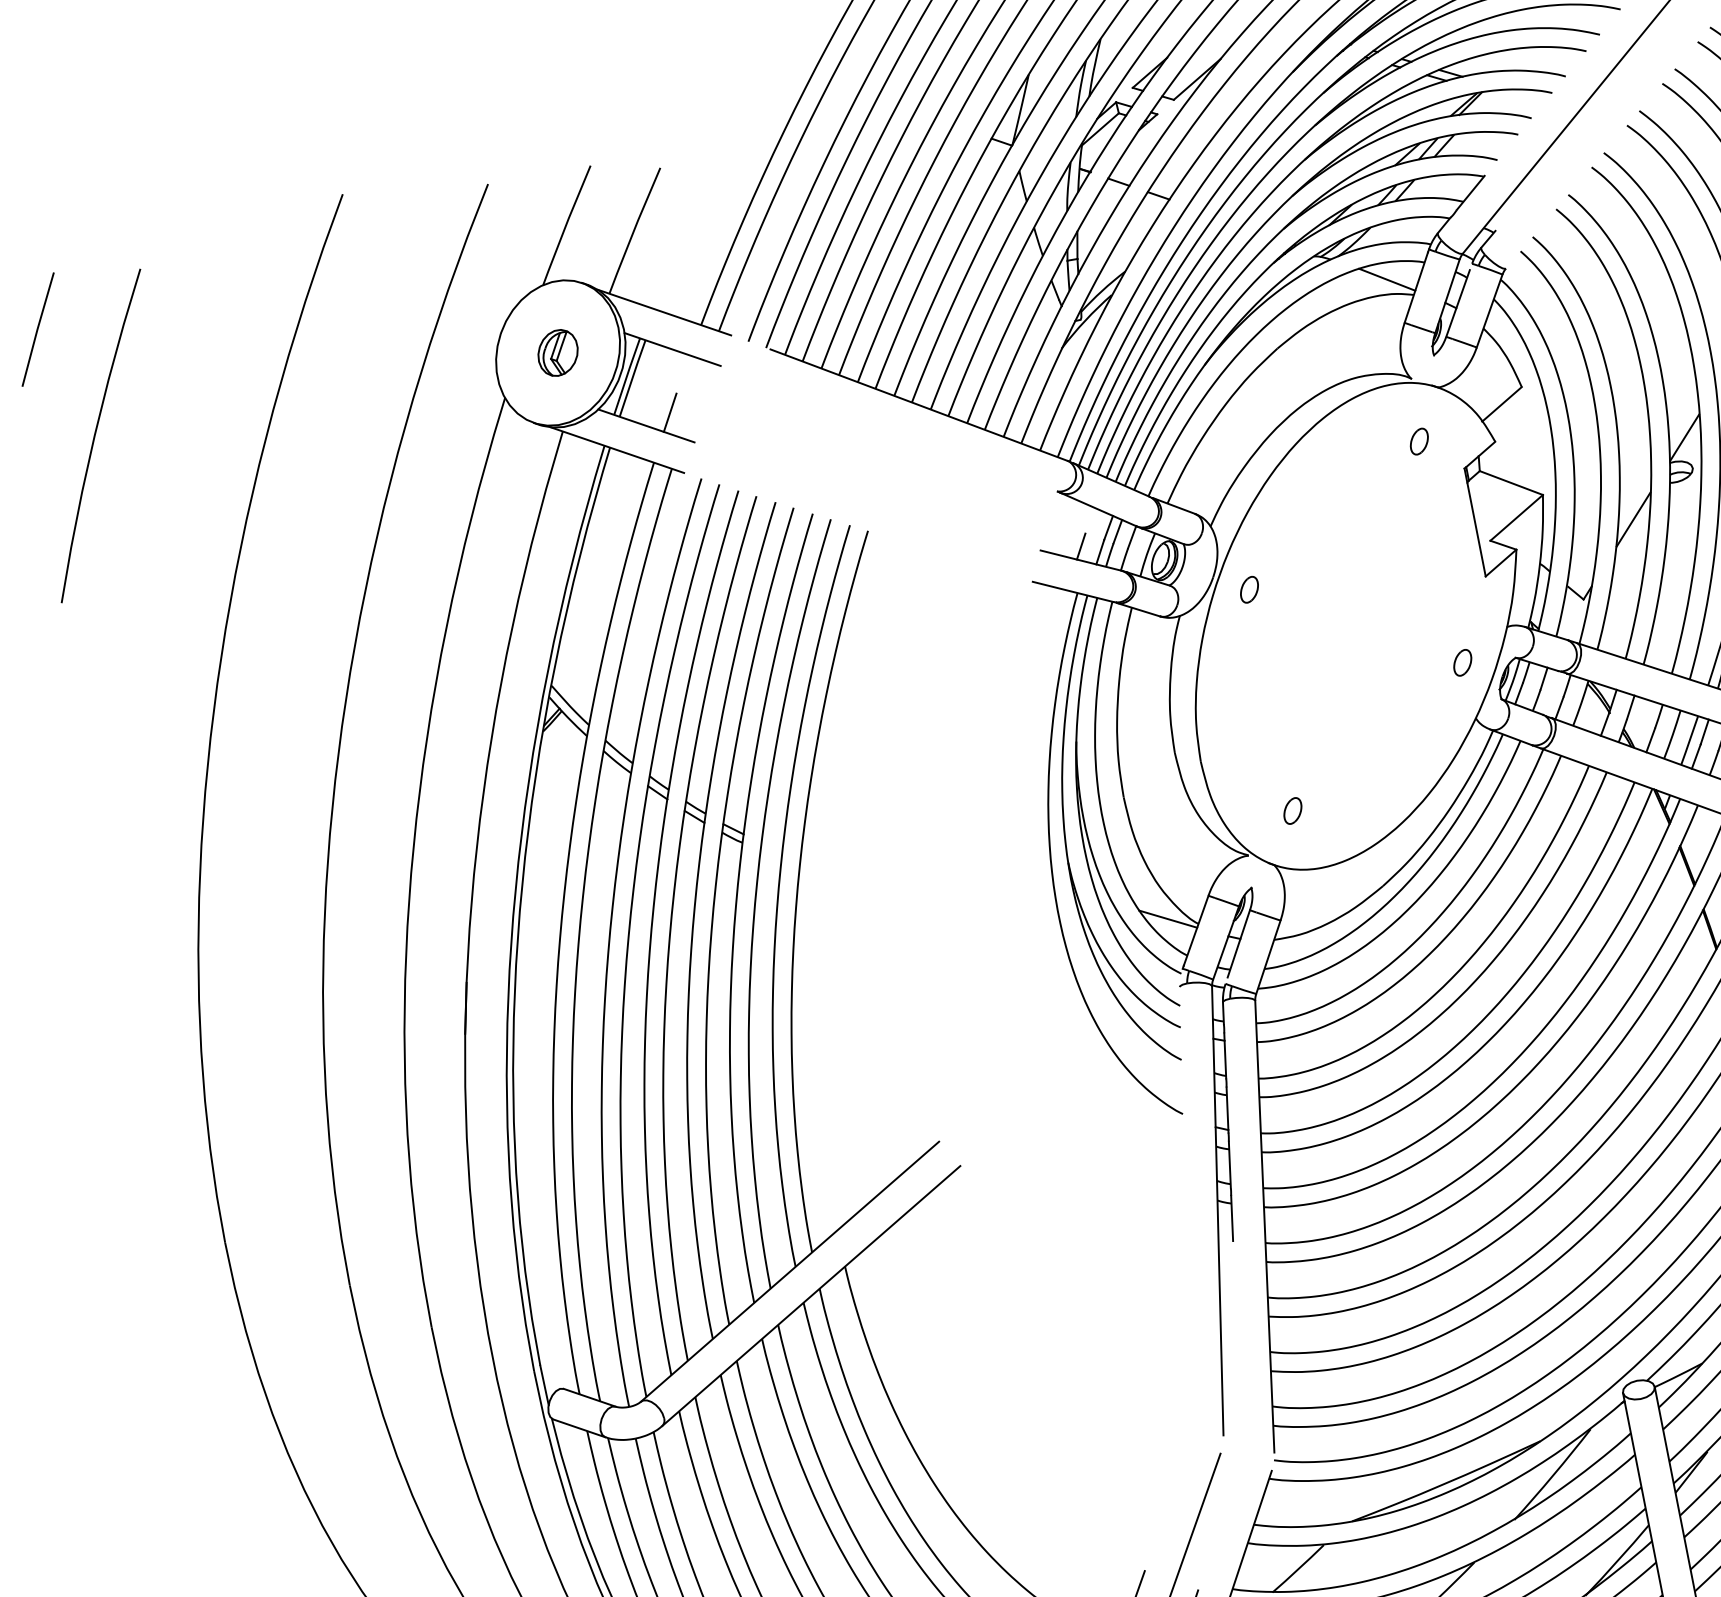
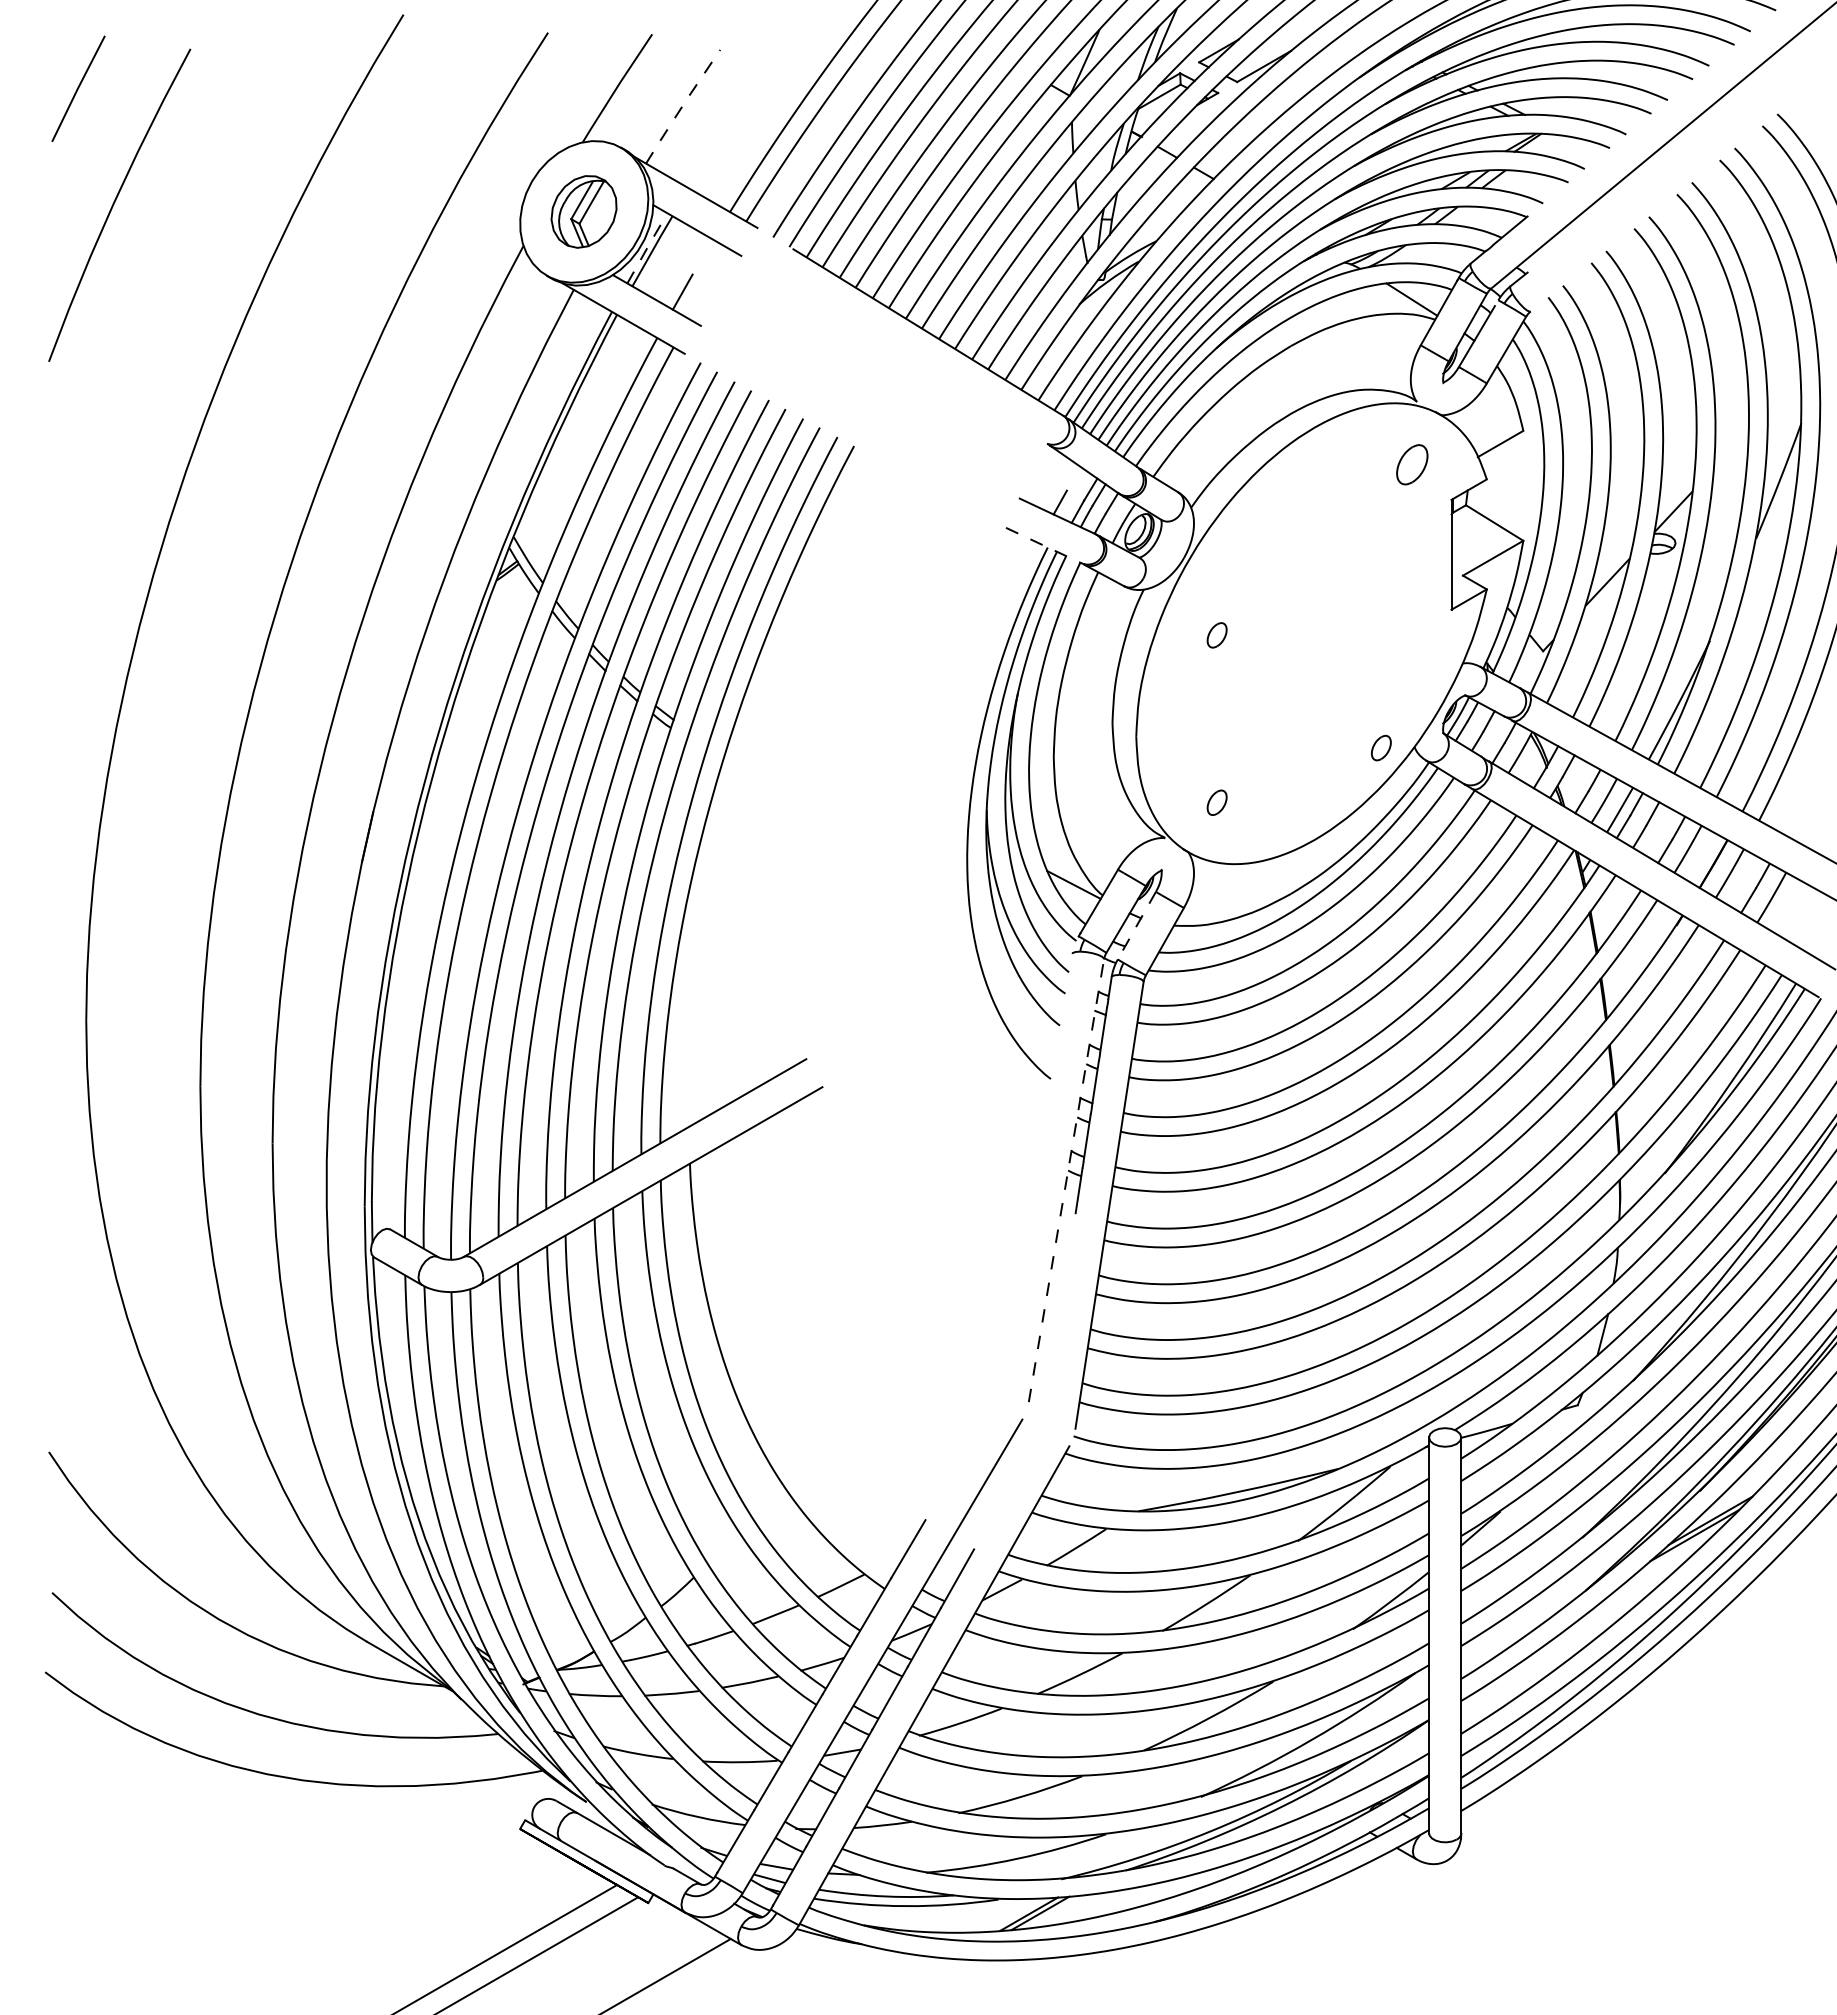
line: (634, 230) -> (682, 106), solid -> dashed
part: (558, 352) -> (584, 211), size x1.6
line: (627, 375) -> (647, 247), solid -> dashed
part: (1419, 441) -> (1412, 464), size x1.6
part: (1248, 590) -> (1216, 635), moved
line: (1072, 591) -> (1043, 545), solid -> dashed
part: (1462, 662) -> (1381, 747), moved
line: (1238, 944) -> (1138, 923), solid -> dashed
line: (1217, 1210) -> (1066, 1180), solid -> dashed

